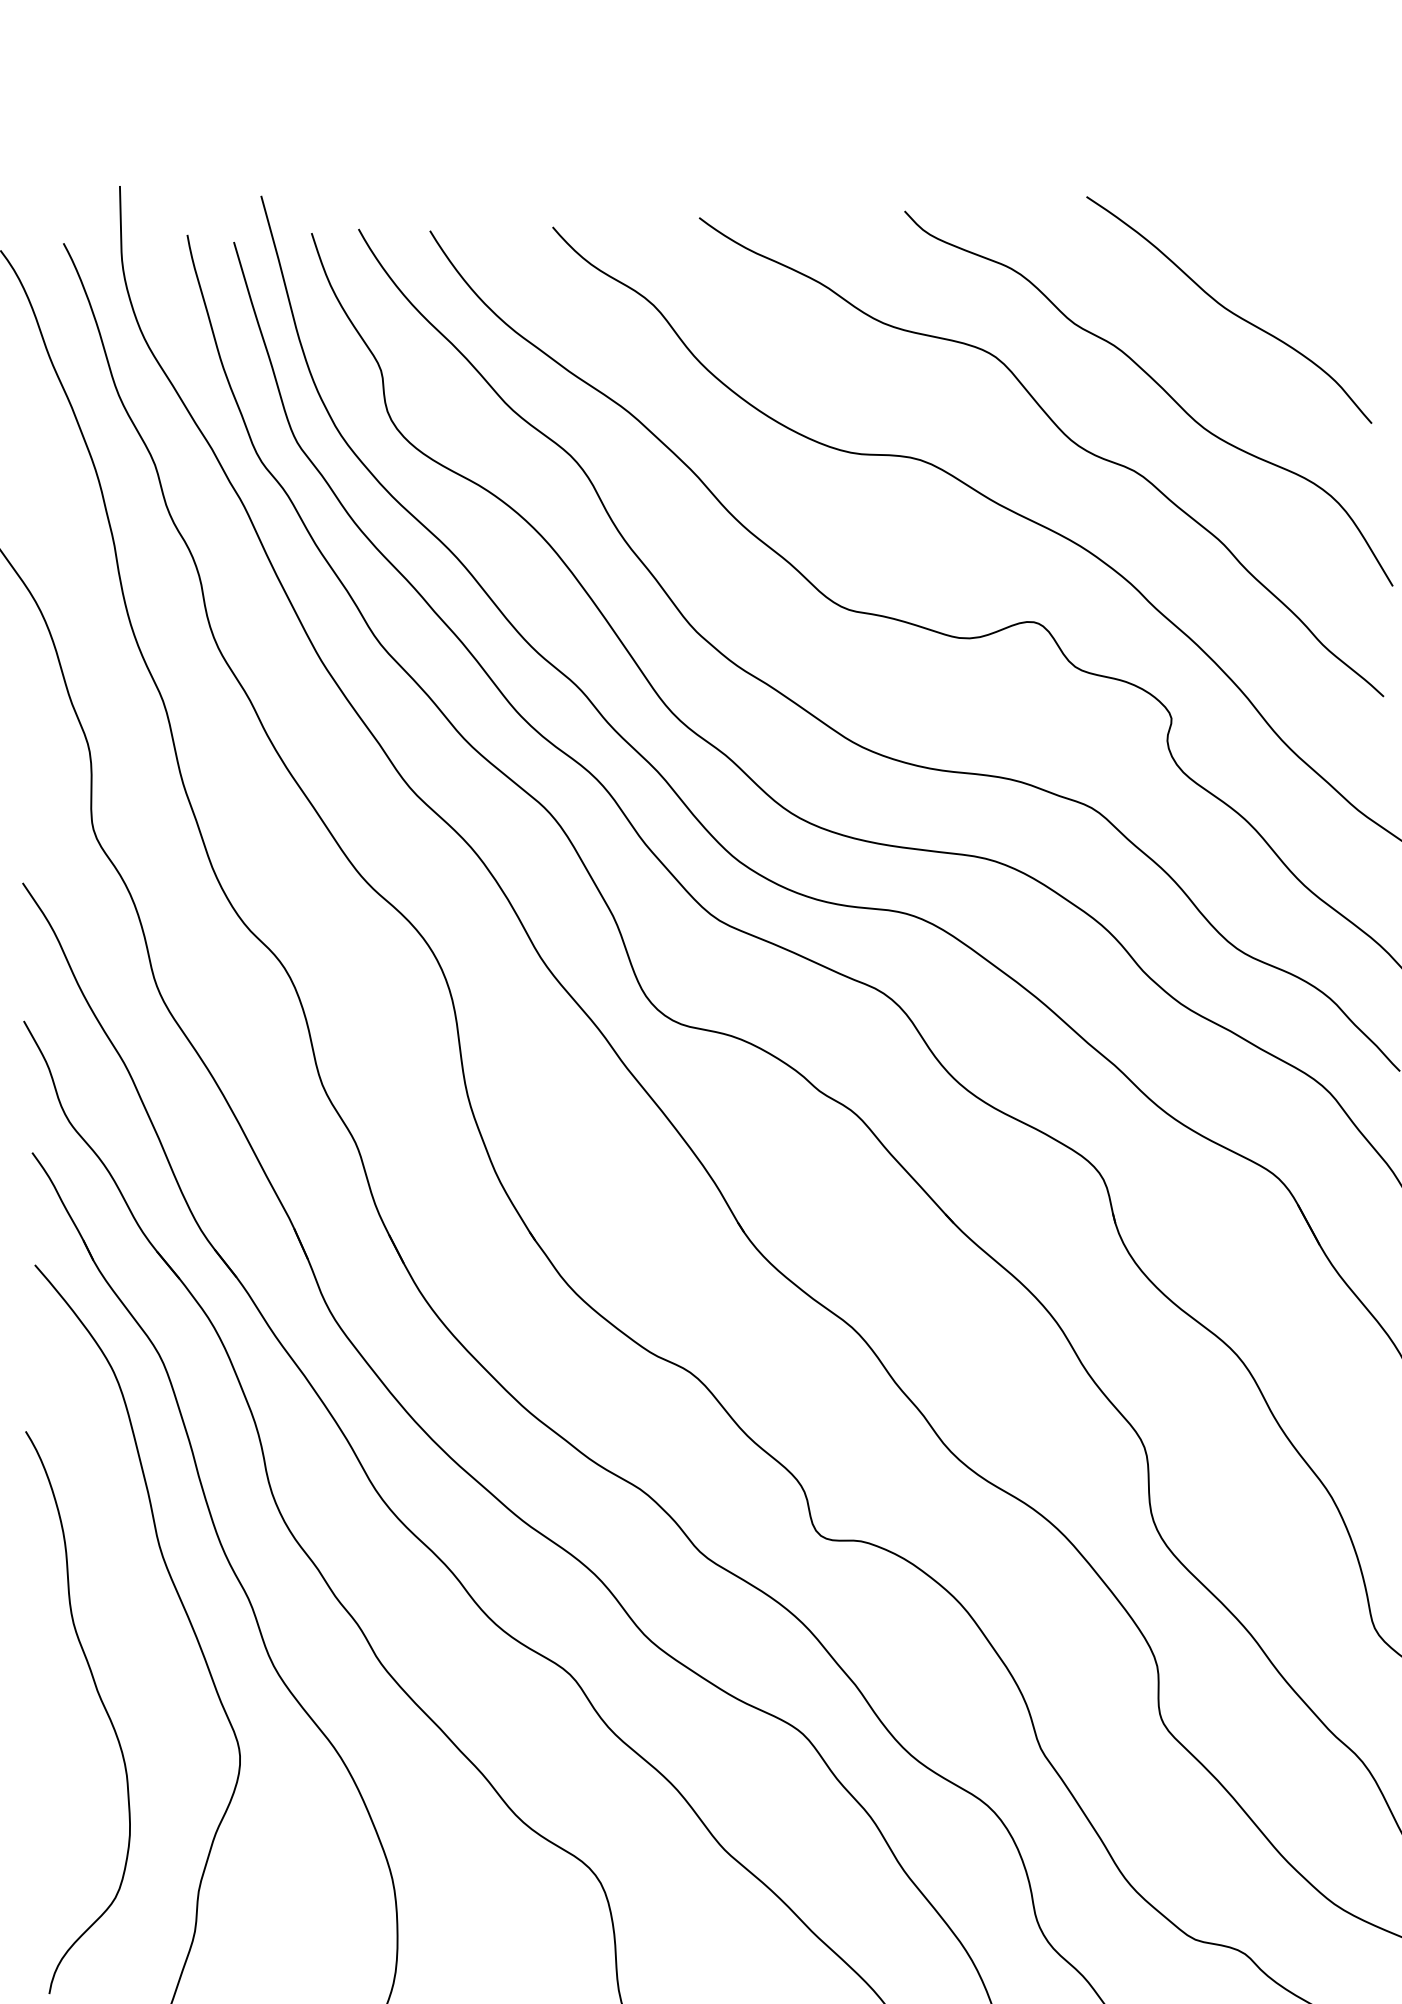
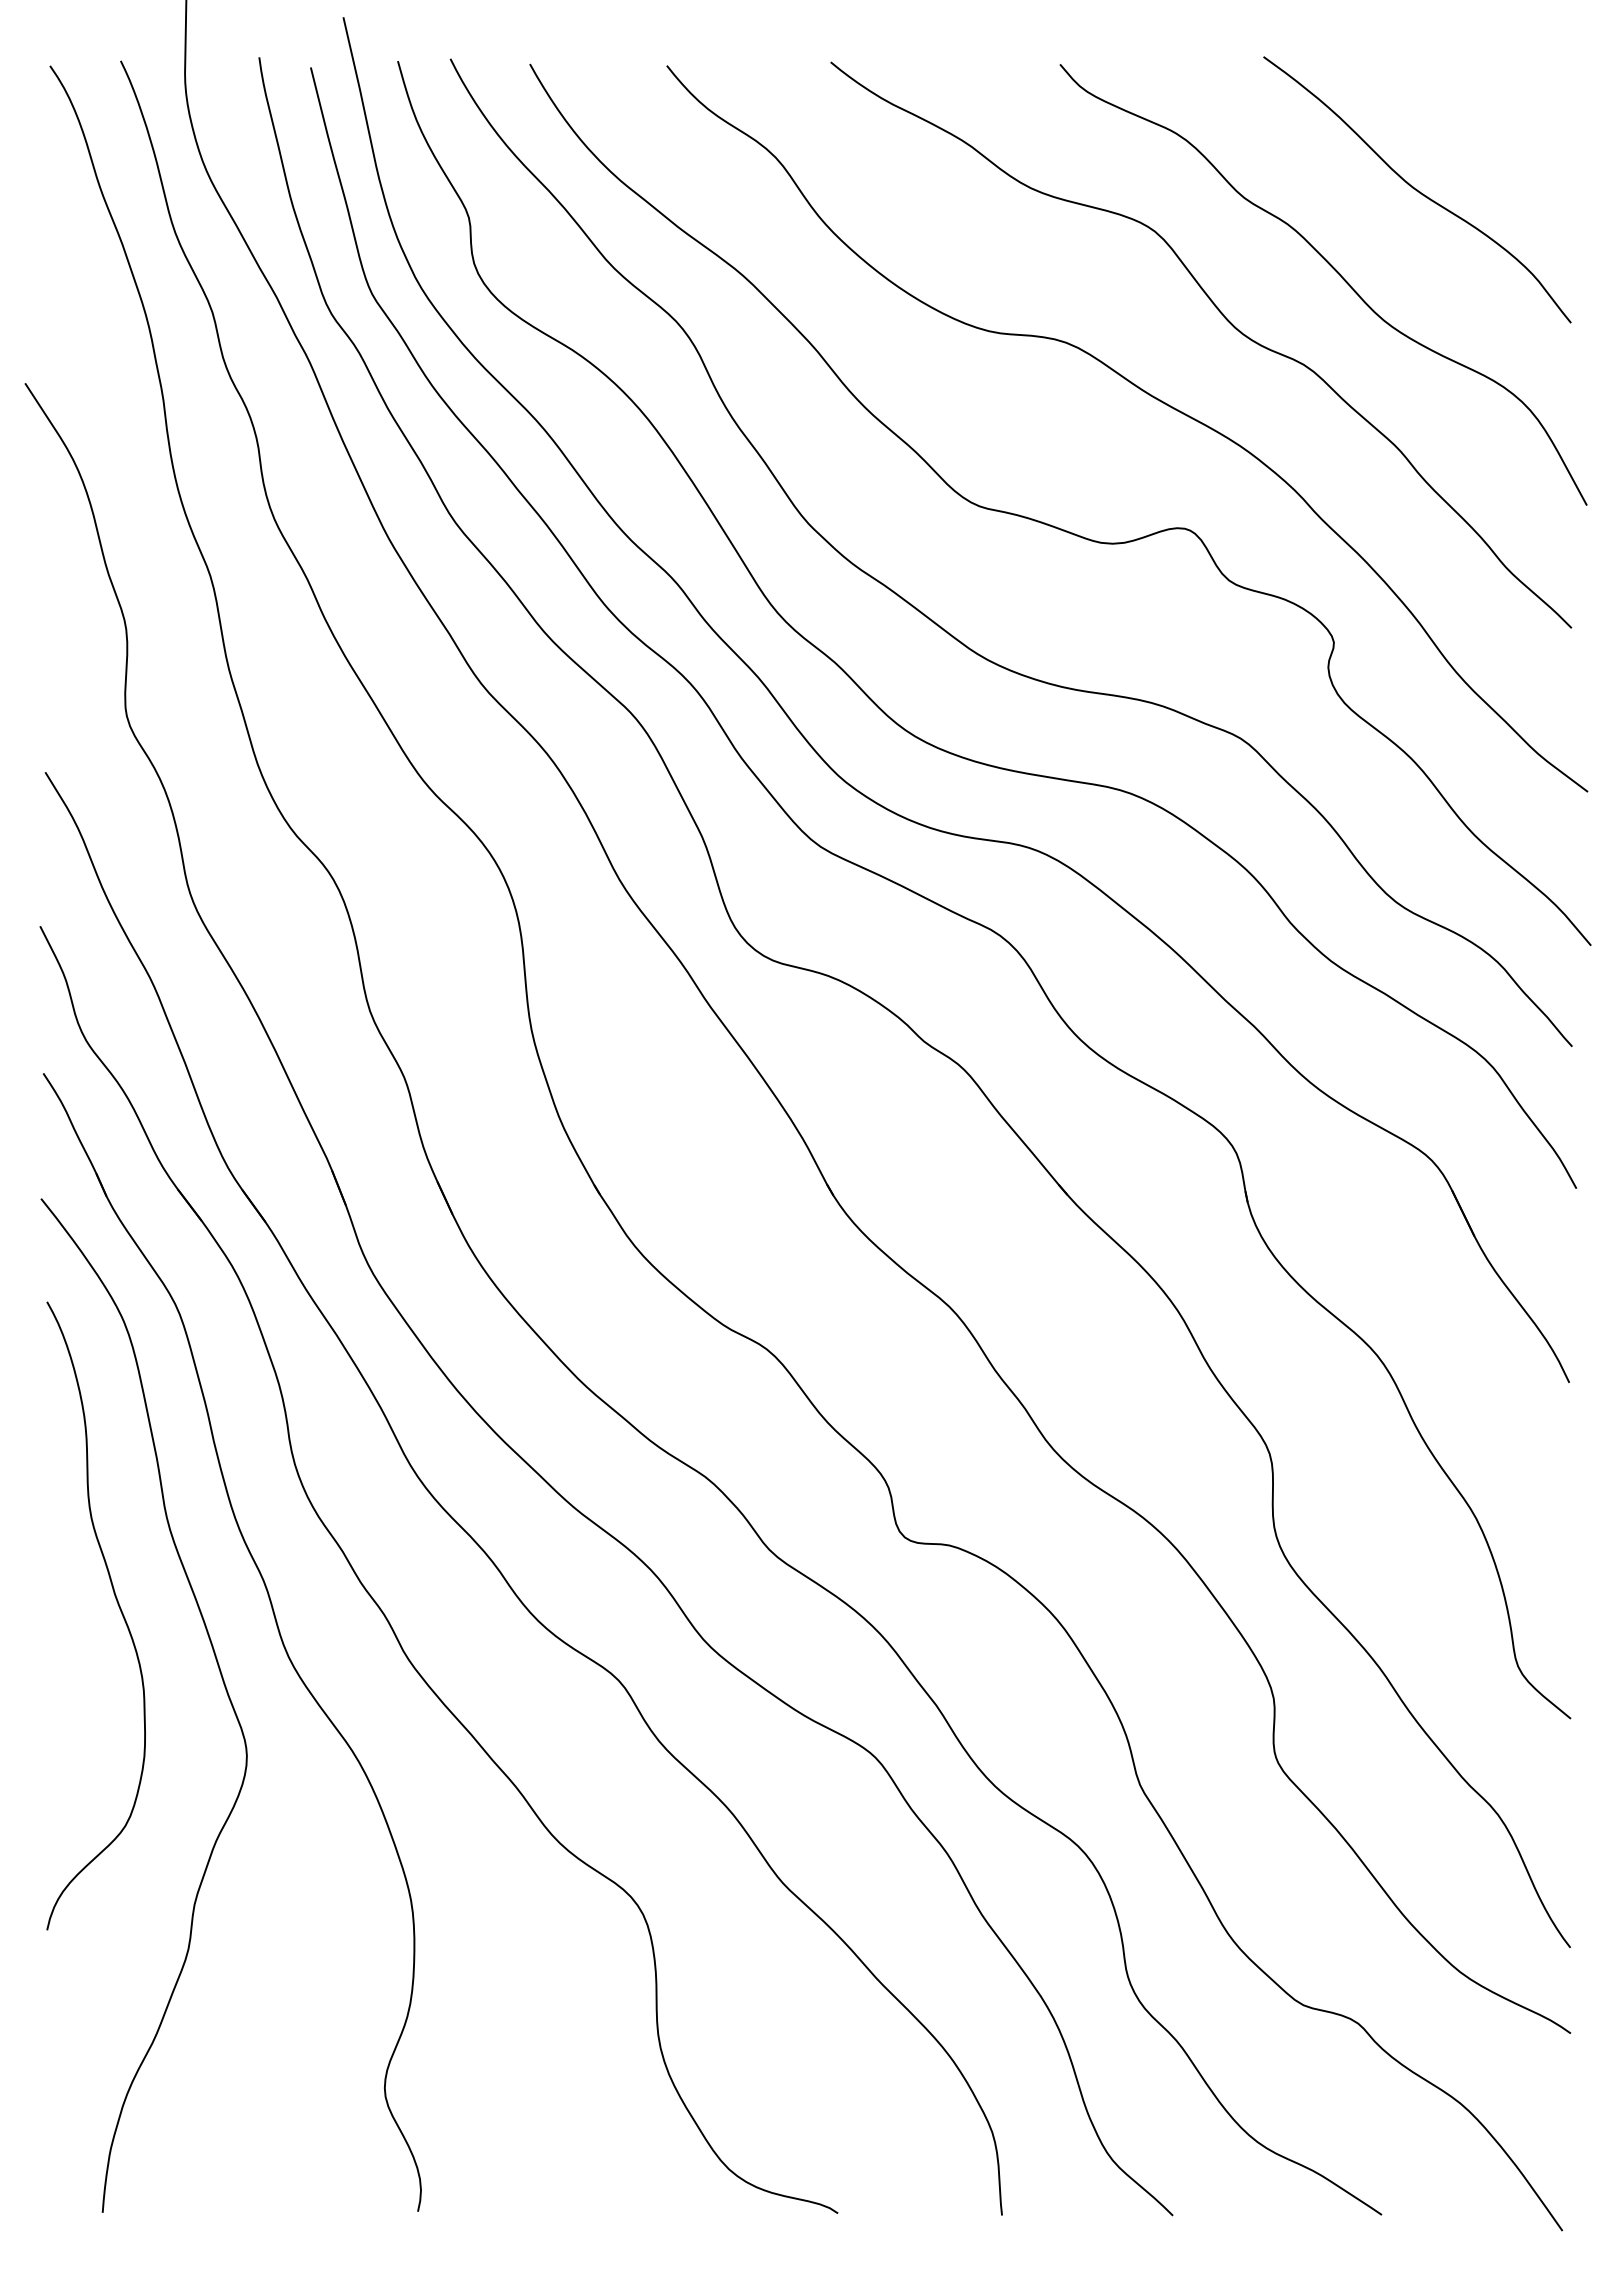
curve: (101, 1702) -> (118, 1607), moved

